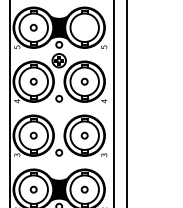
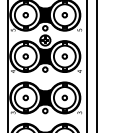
circle: (84, 27) -> (64, 15), added
fill: (59, 81) -> (45, 56), added
fill: (59, 135) -> (45, 97), added

